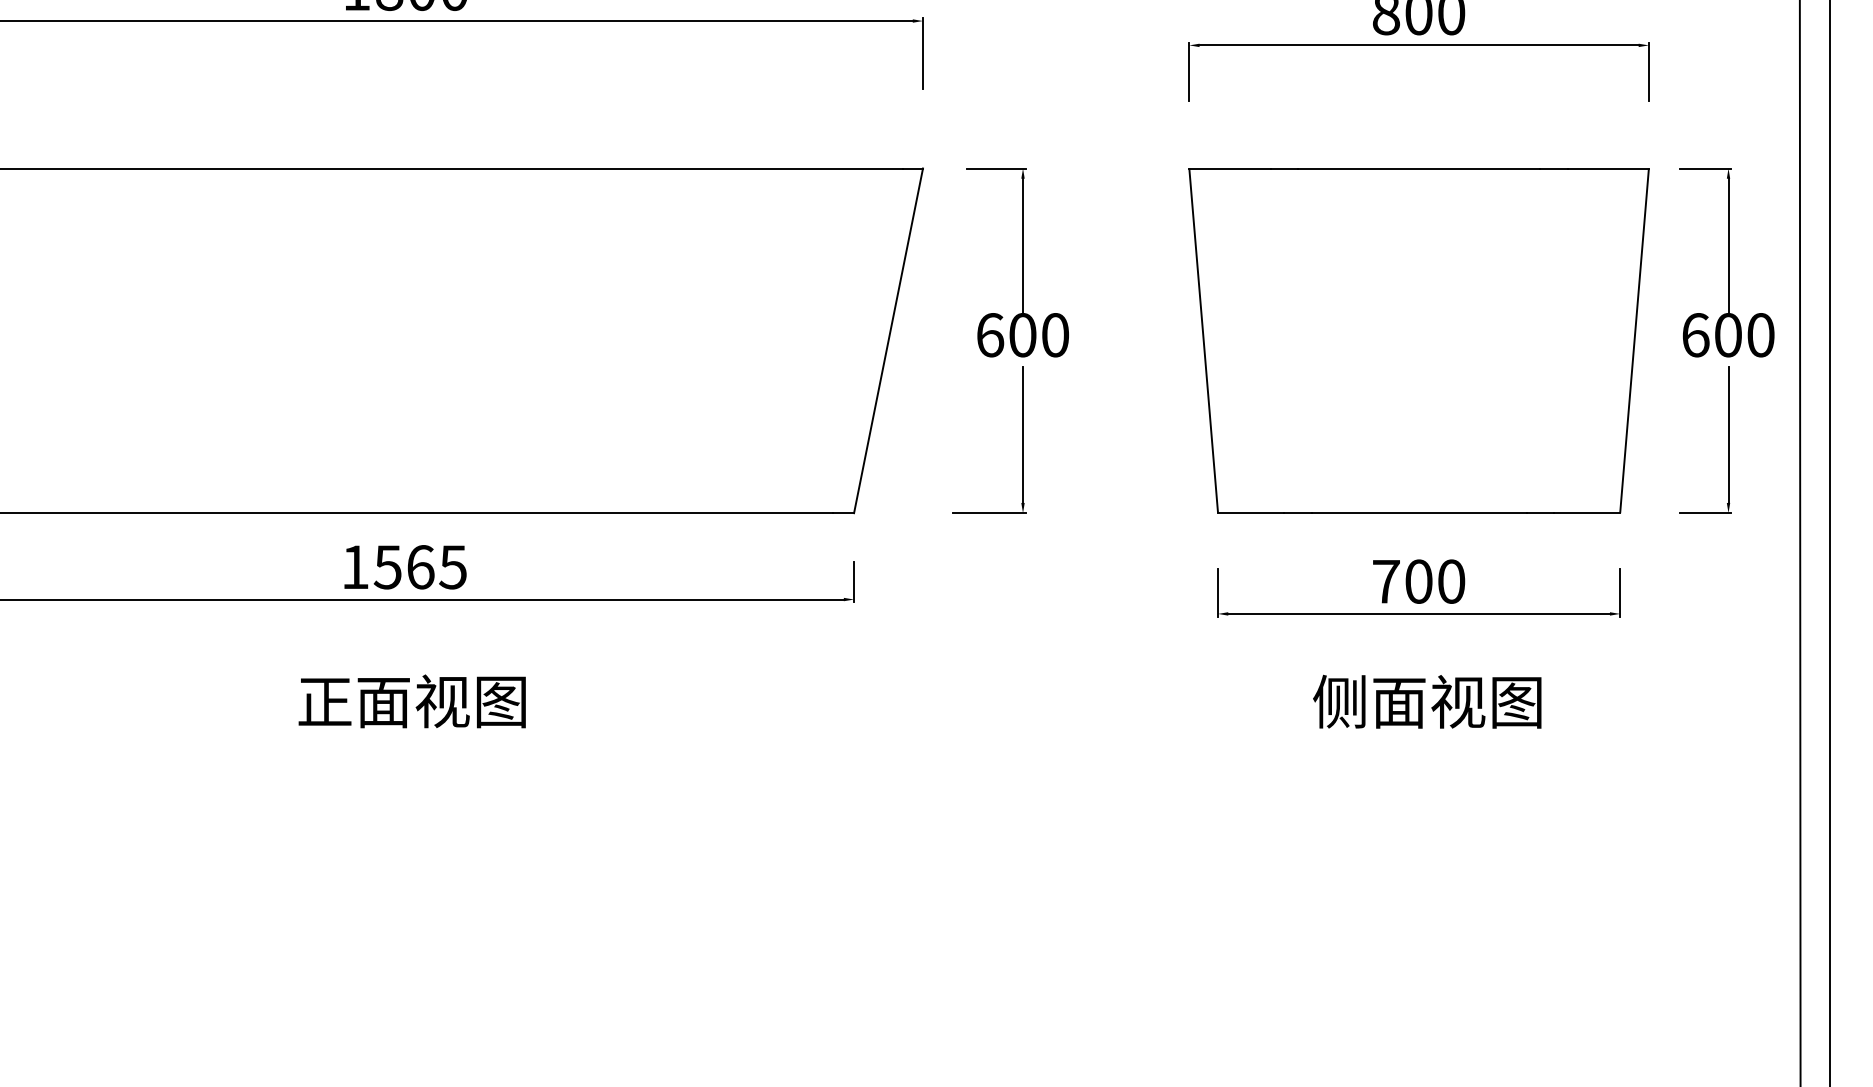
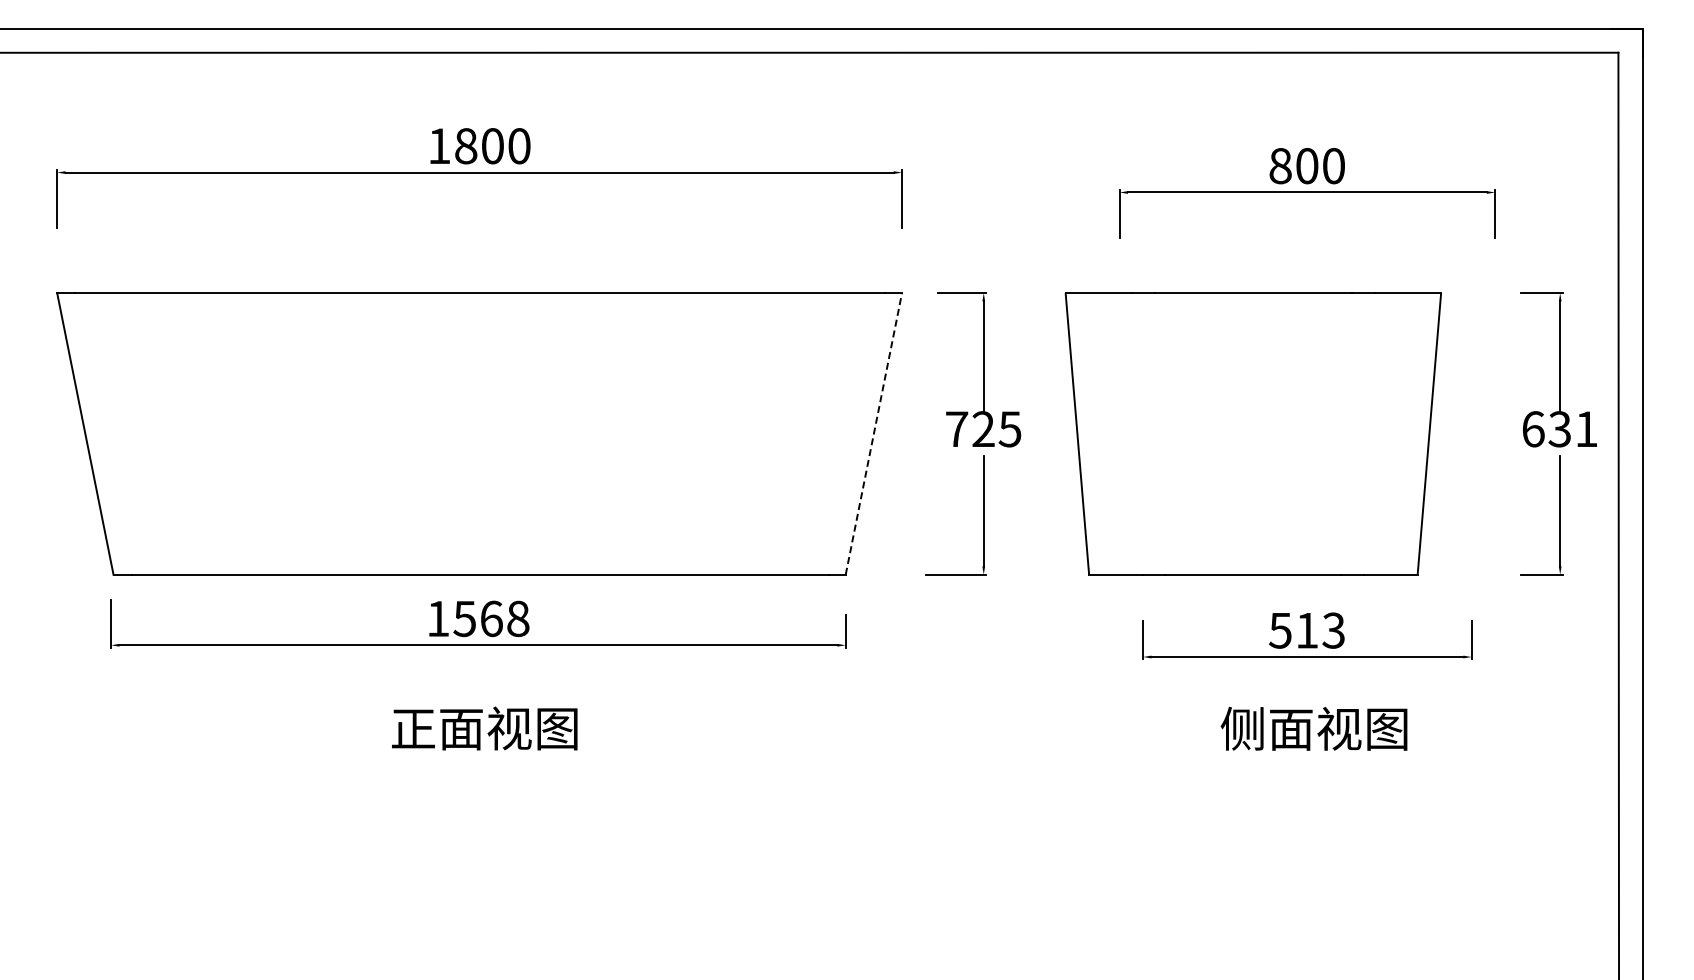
text: (1022, 335) -> (983, 429), 600 -> 725
text: (1743, 335) -> (1572, 429), 600 -> 631
line: (888, 340) -> (873, 433), solid -> dashed
part: (1418, 340) -> (1252, 433), moved
text: (452, 566) -> (517, 618), 1565 -> 1568
text: (1418, 581) -> (1306, 630), 700 -> 513

